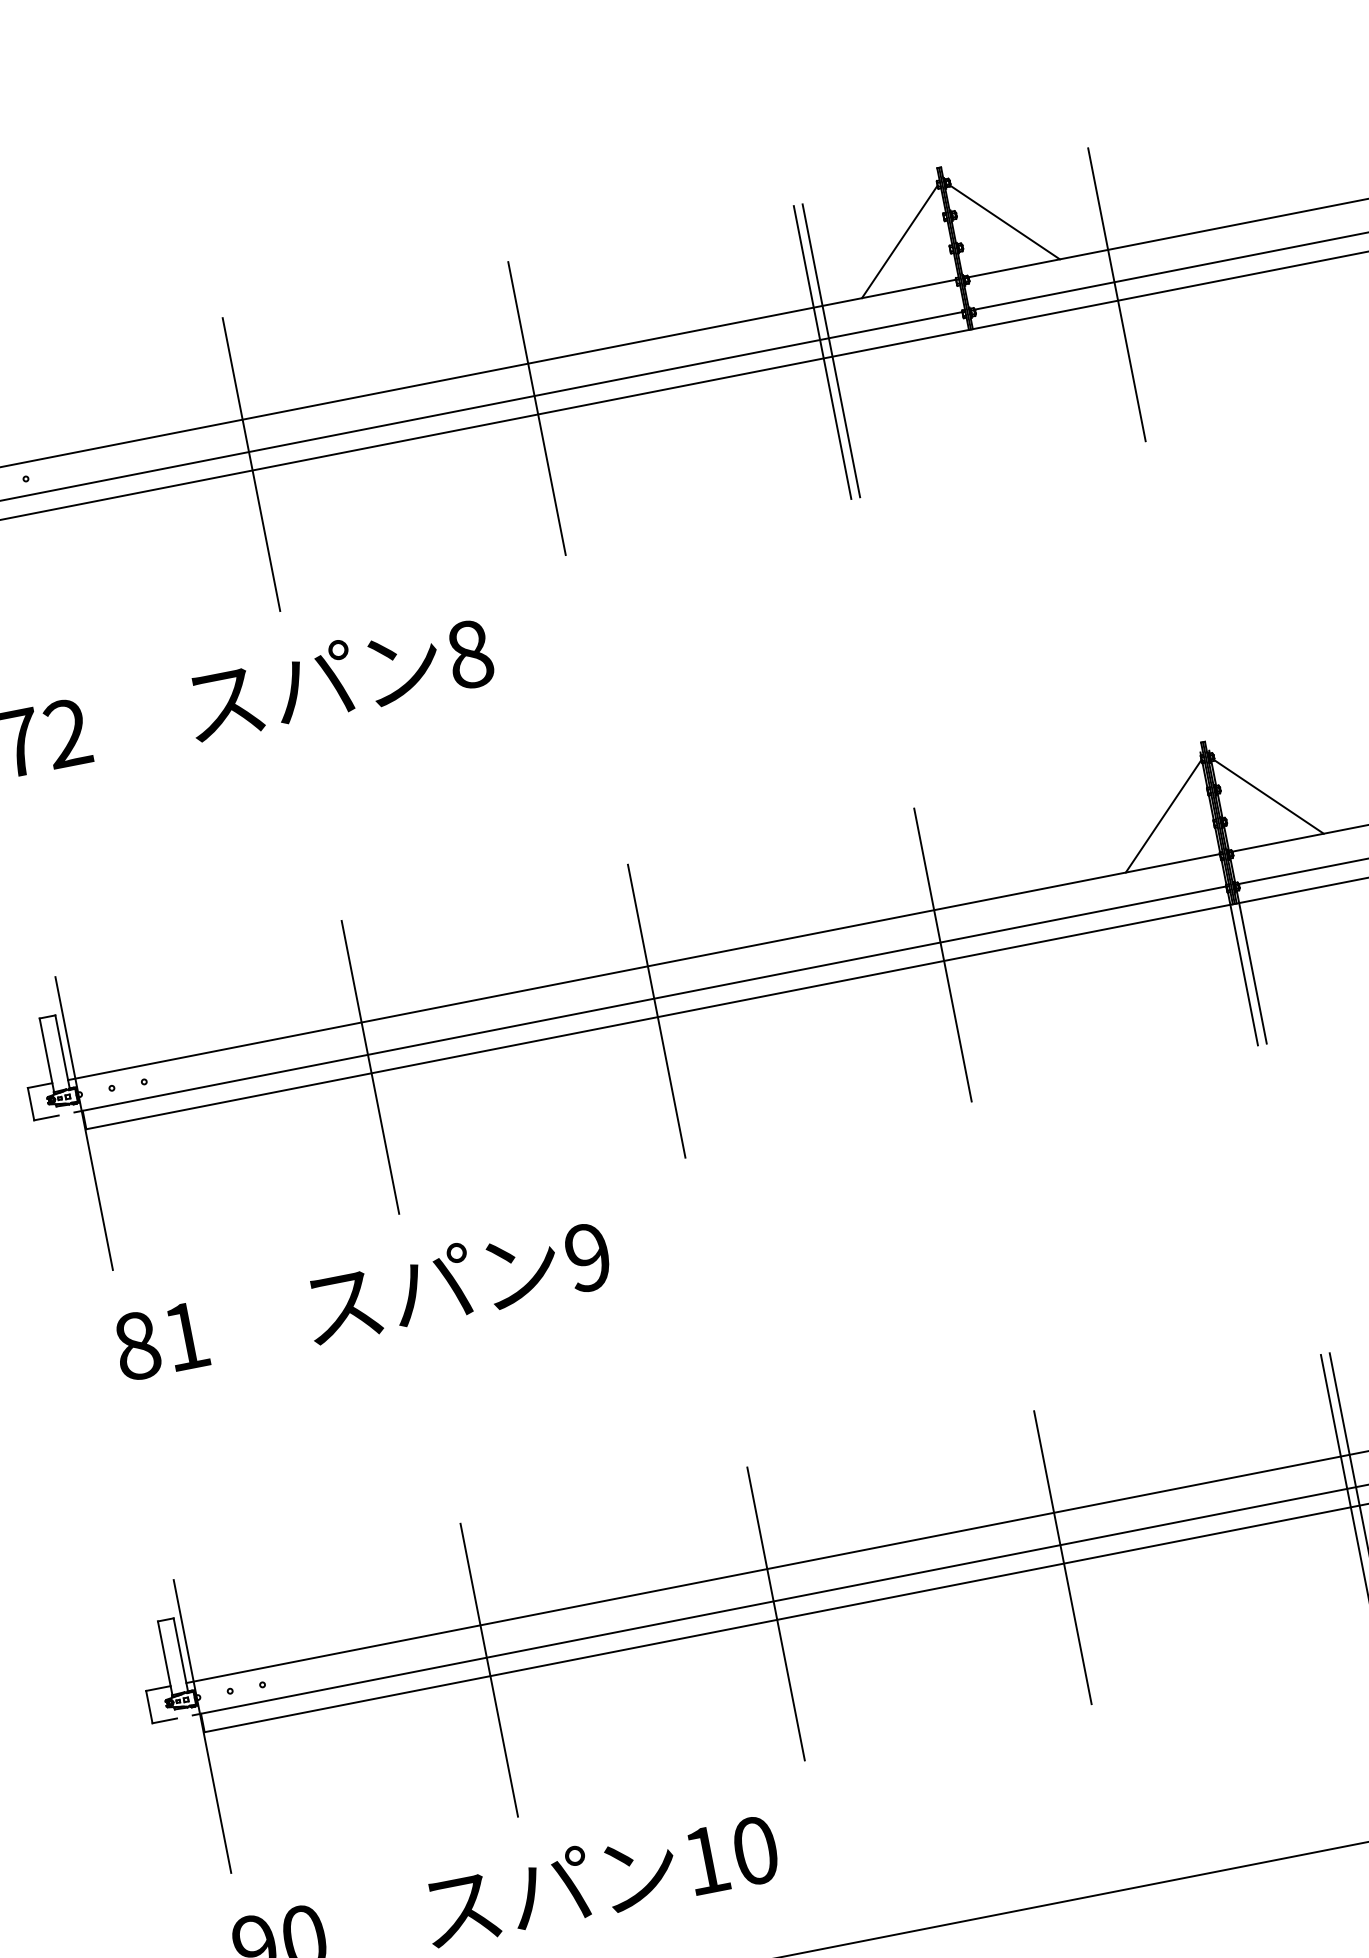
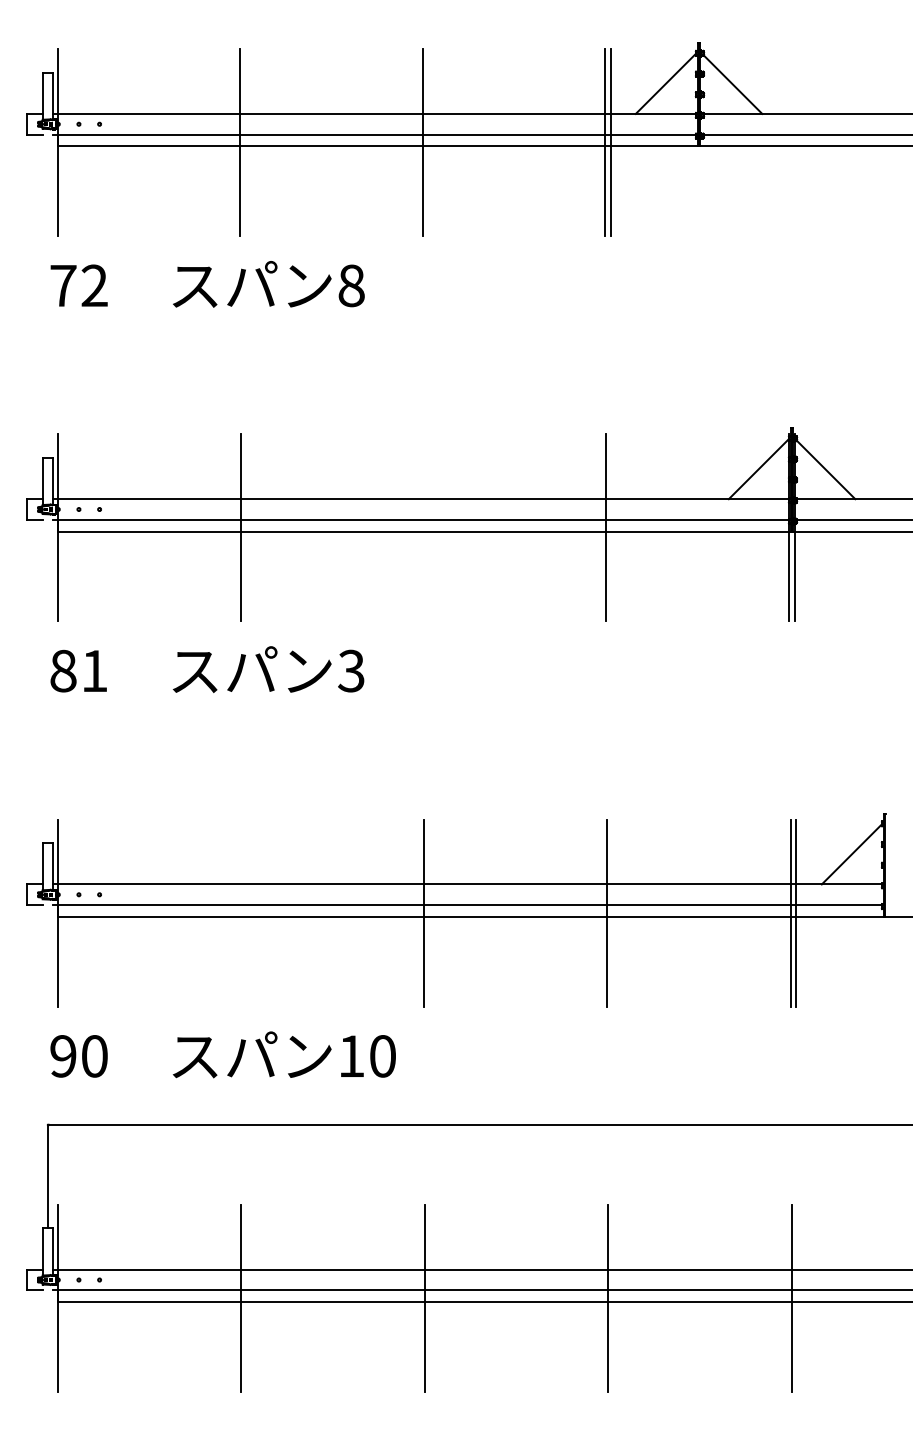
line: (1117, 294) -> (793, 142), removed
line: (656, 1010) -> (423, 527), removed
text: (587, 1256) -> (351, 670), 9 -> 3
line: (488, 1669) -> (240, 912), removed

